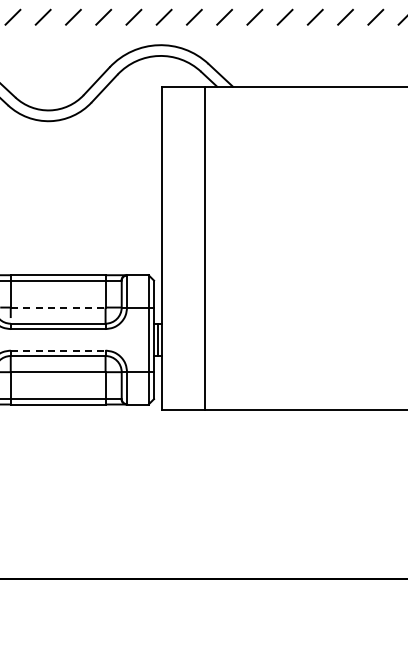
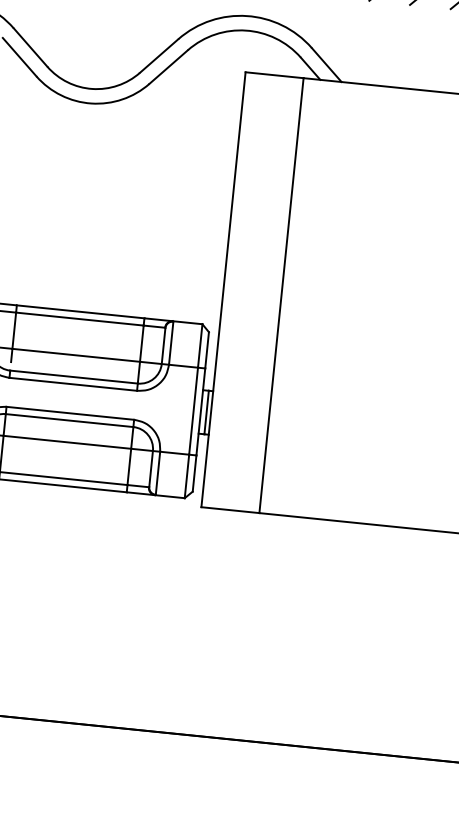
line: (58, 307) -> (76, 355), dashed -> solid
line: (58, 350) -> (70, 413), dashed -> solid

